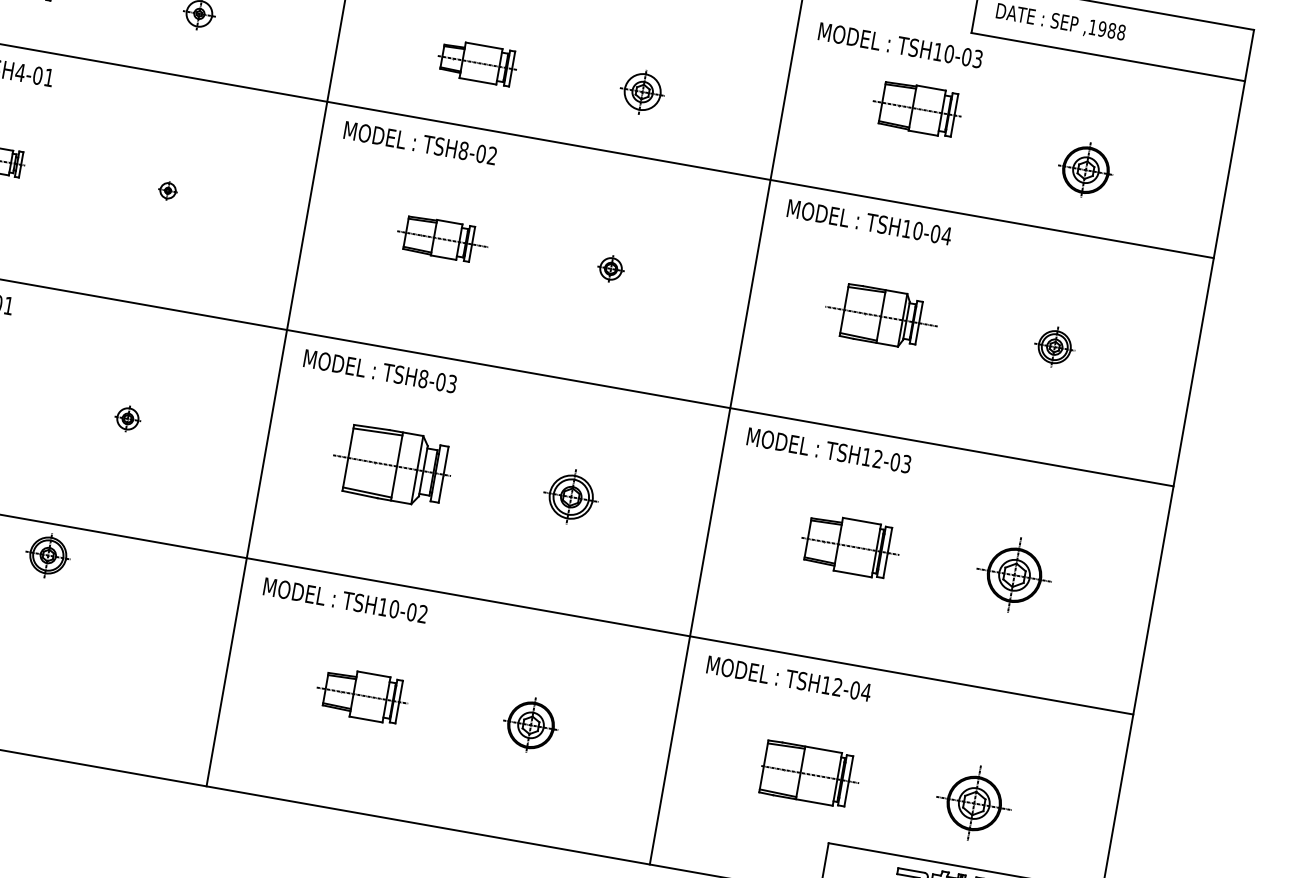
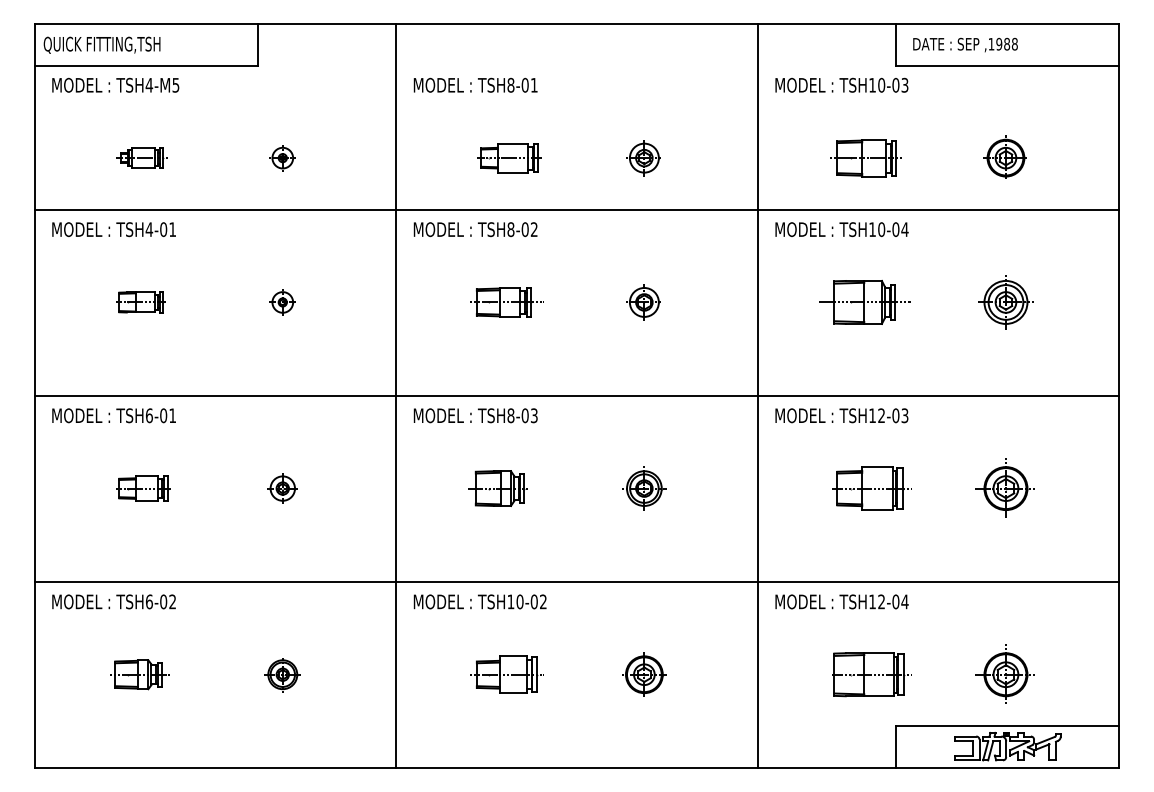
part: (916, 109) -> (865, 158), moved
part: (167, 190) -> (282, 302), size x1.67
part: (610, 268) -> (643, 302), size x1.67
part: (1054, 347) -> (1005, 302), size x1.67
part: (127, 418) -> (282, 488), size x1.43
part: (391, 465) -> (497, 488), size x0.62
part: (47, 556) -> (282, 675), moved

